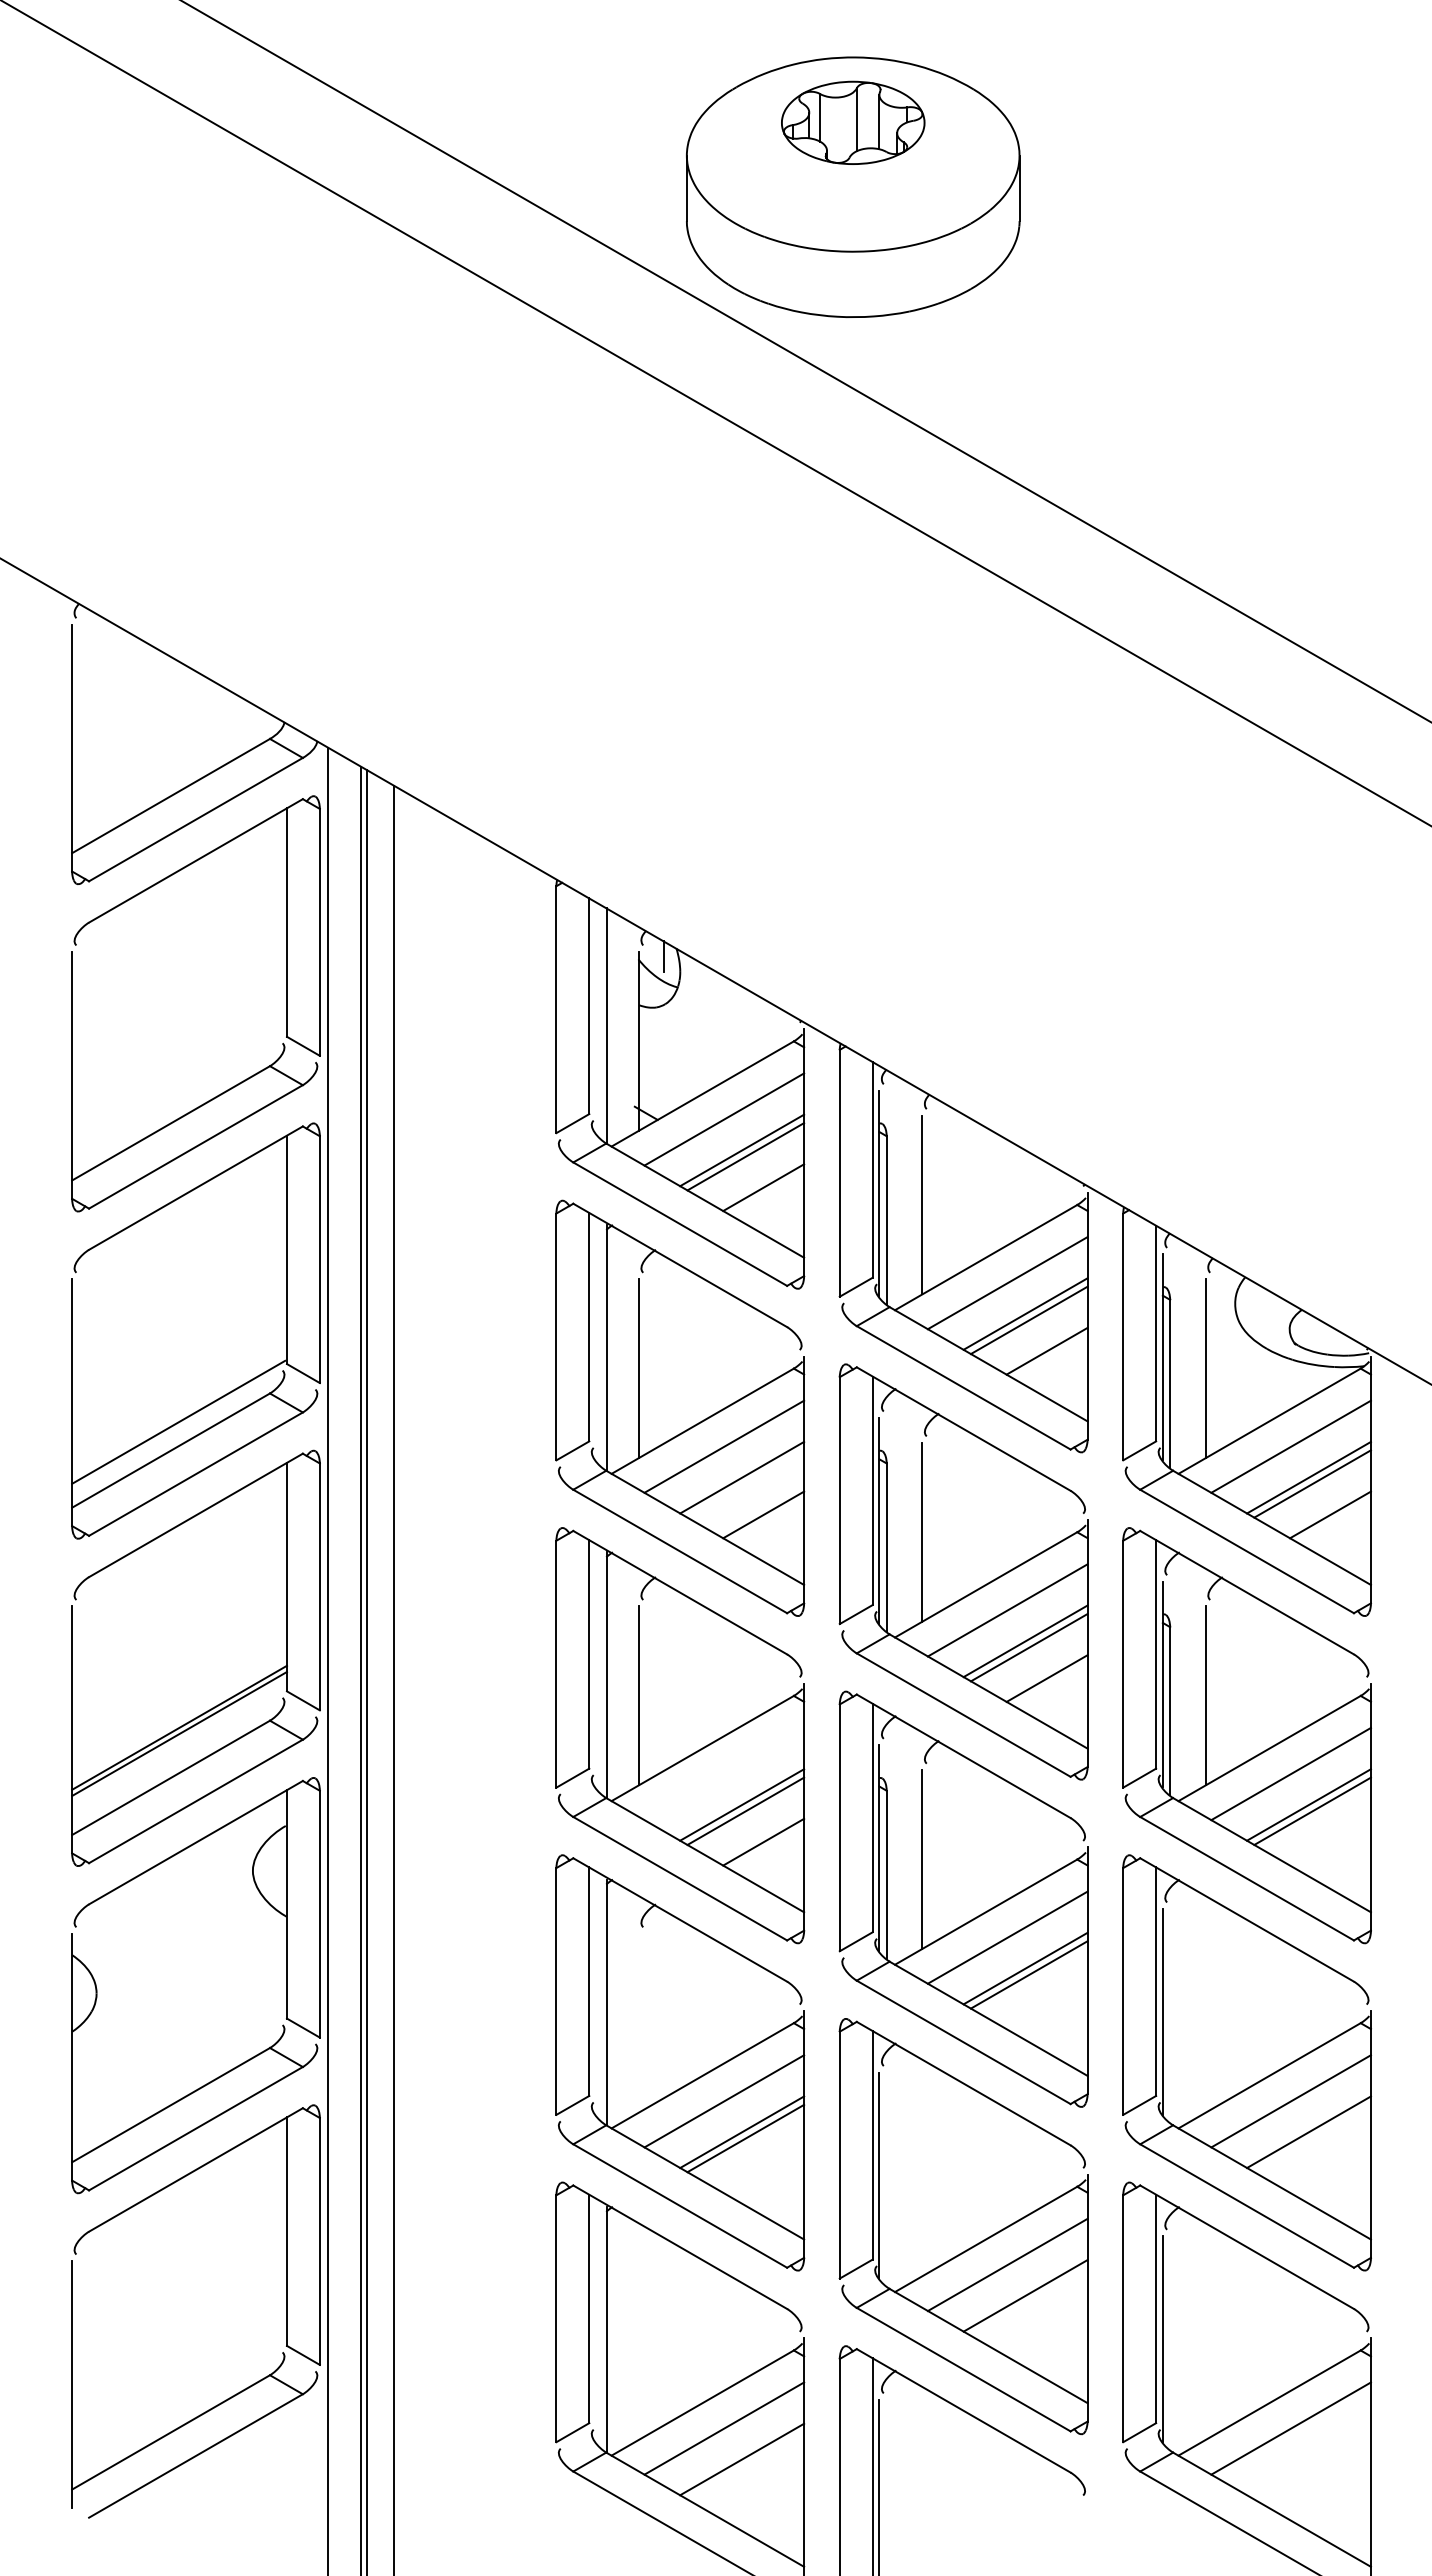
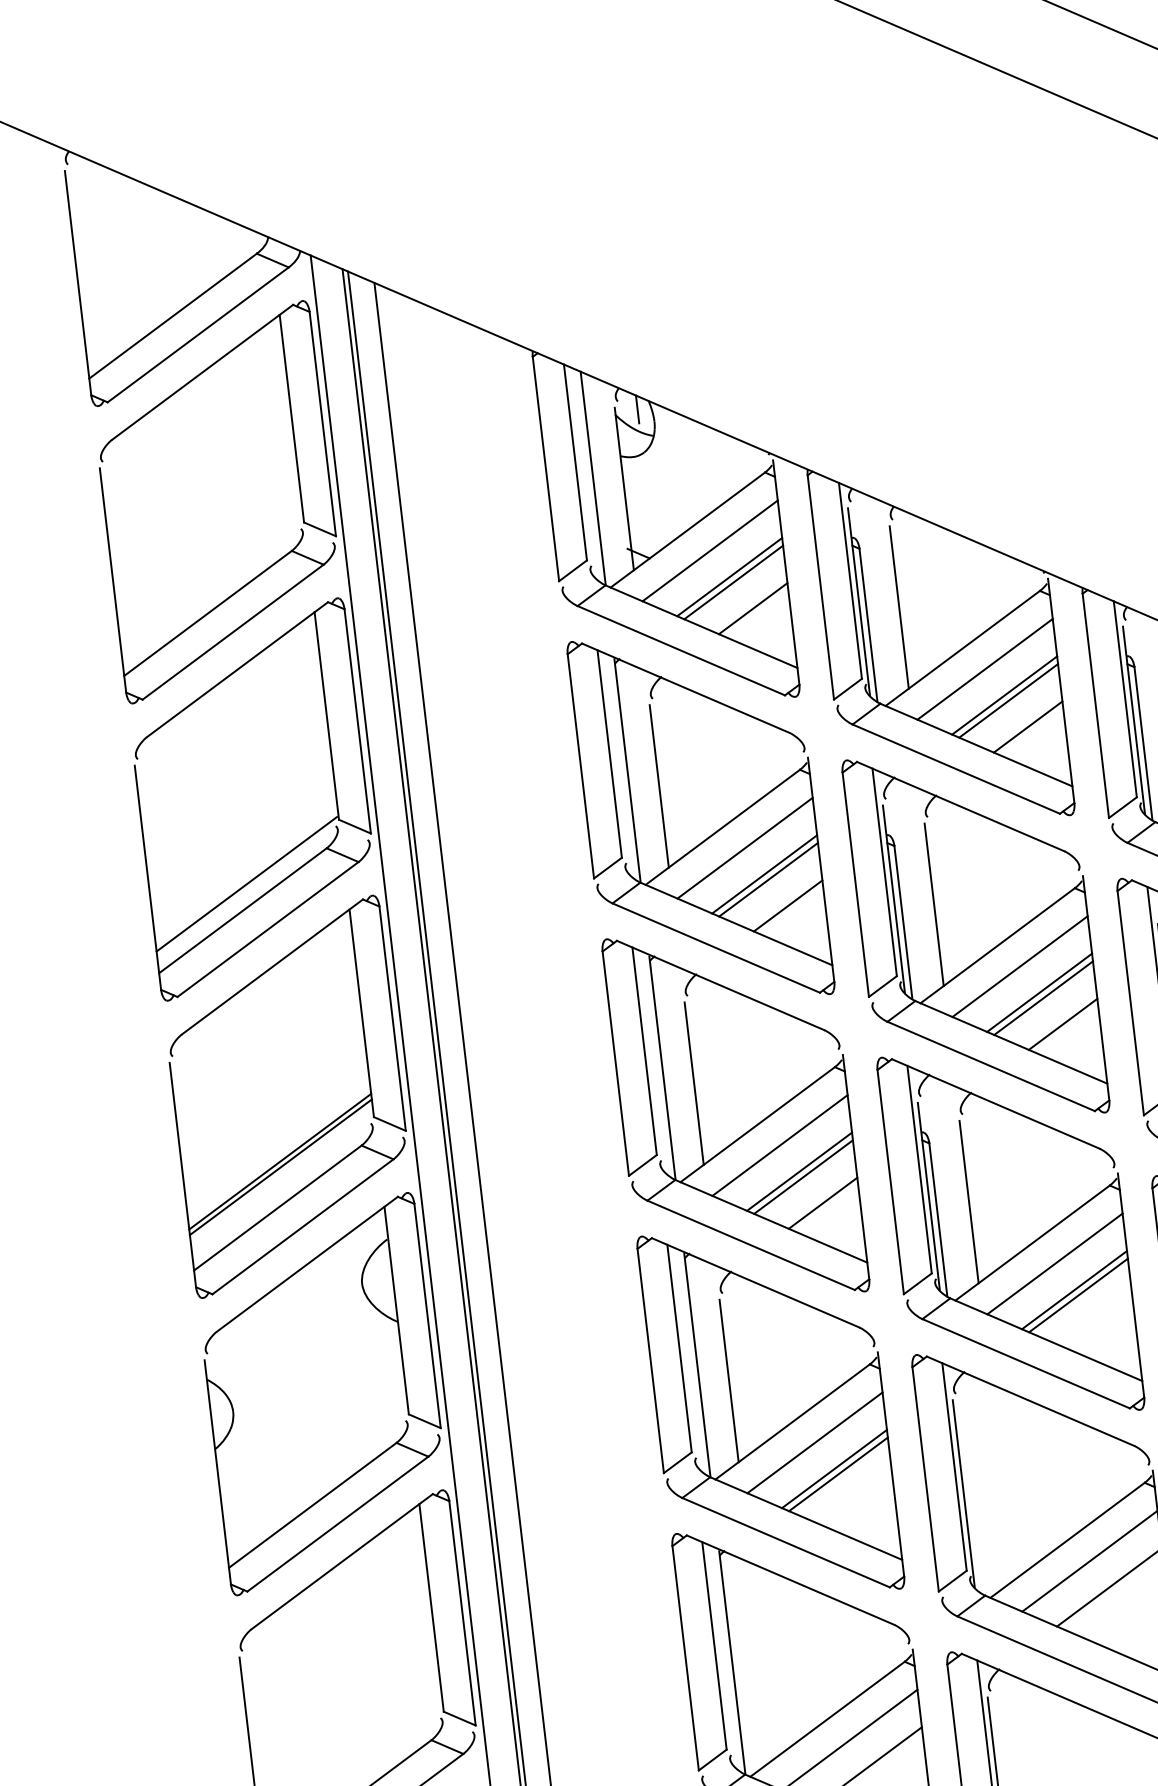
line: (745, 1483) -> (768, 879), added
line: (724, 1773) -> (780, 1145), added
line: (638, 2022) -> (728, 1380), added

